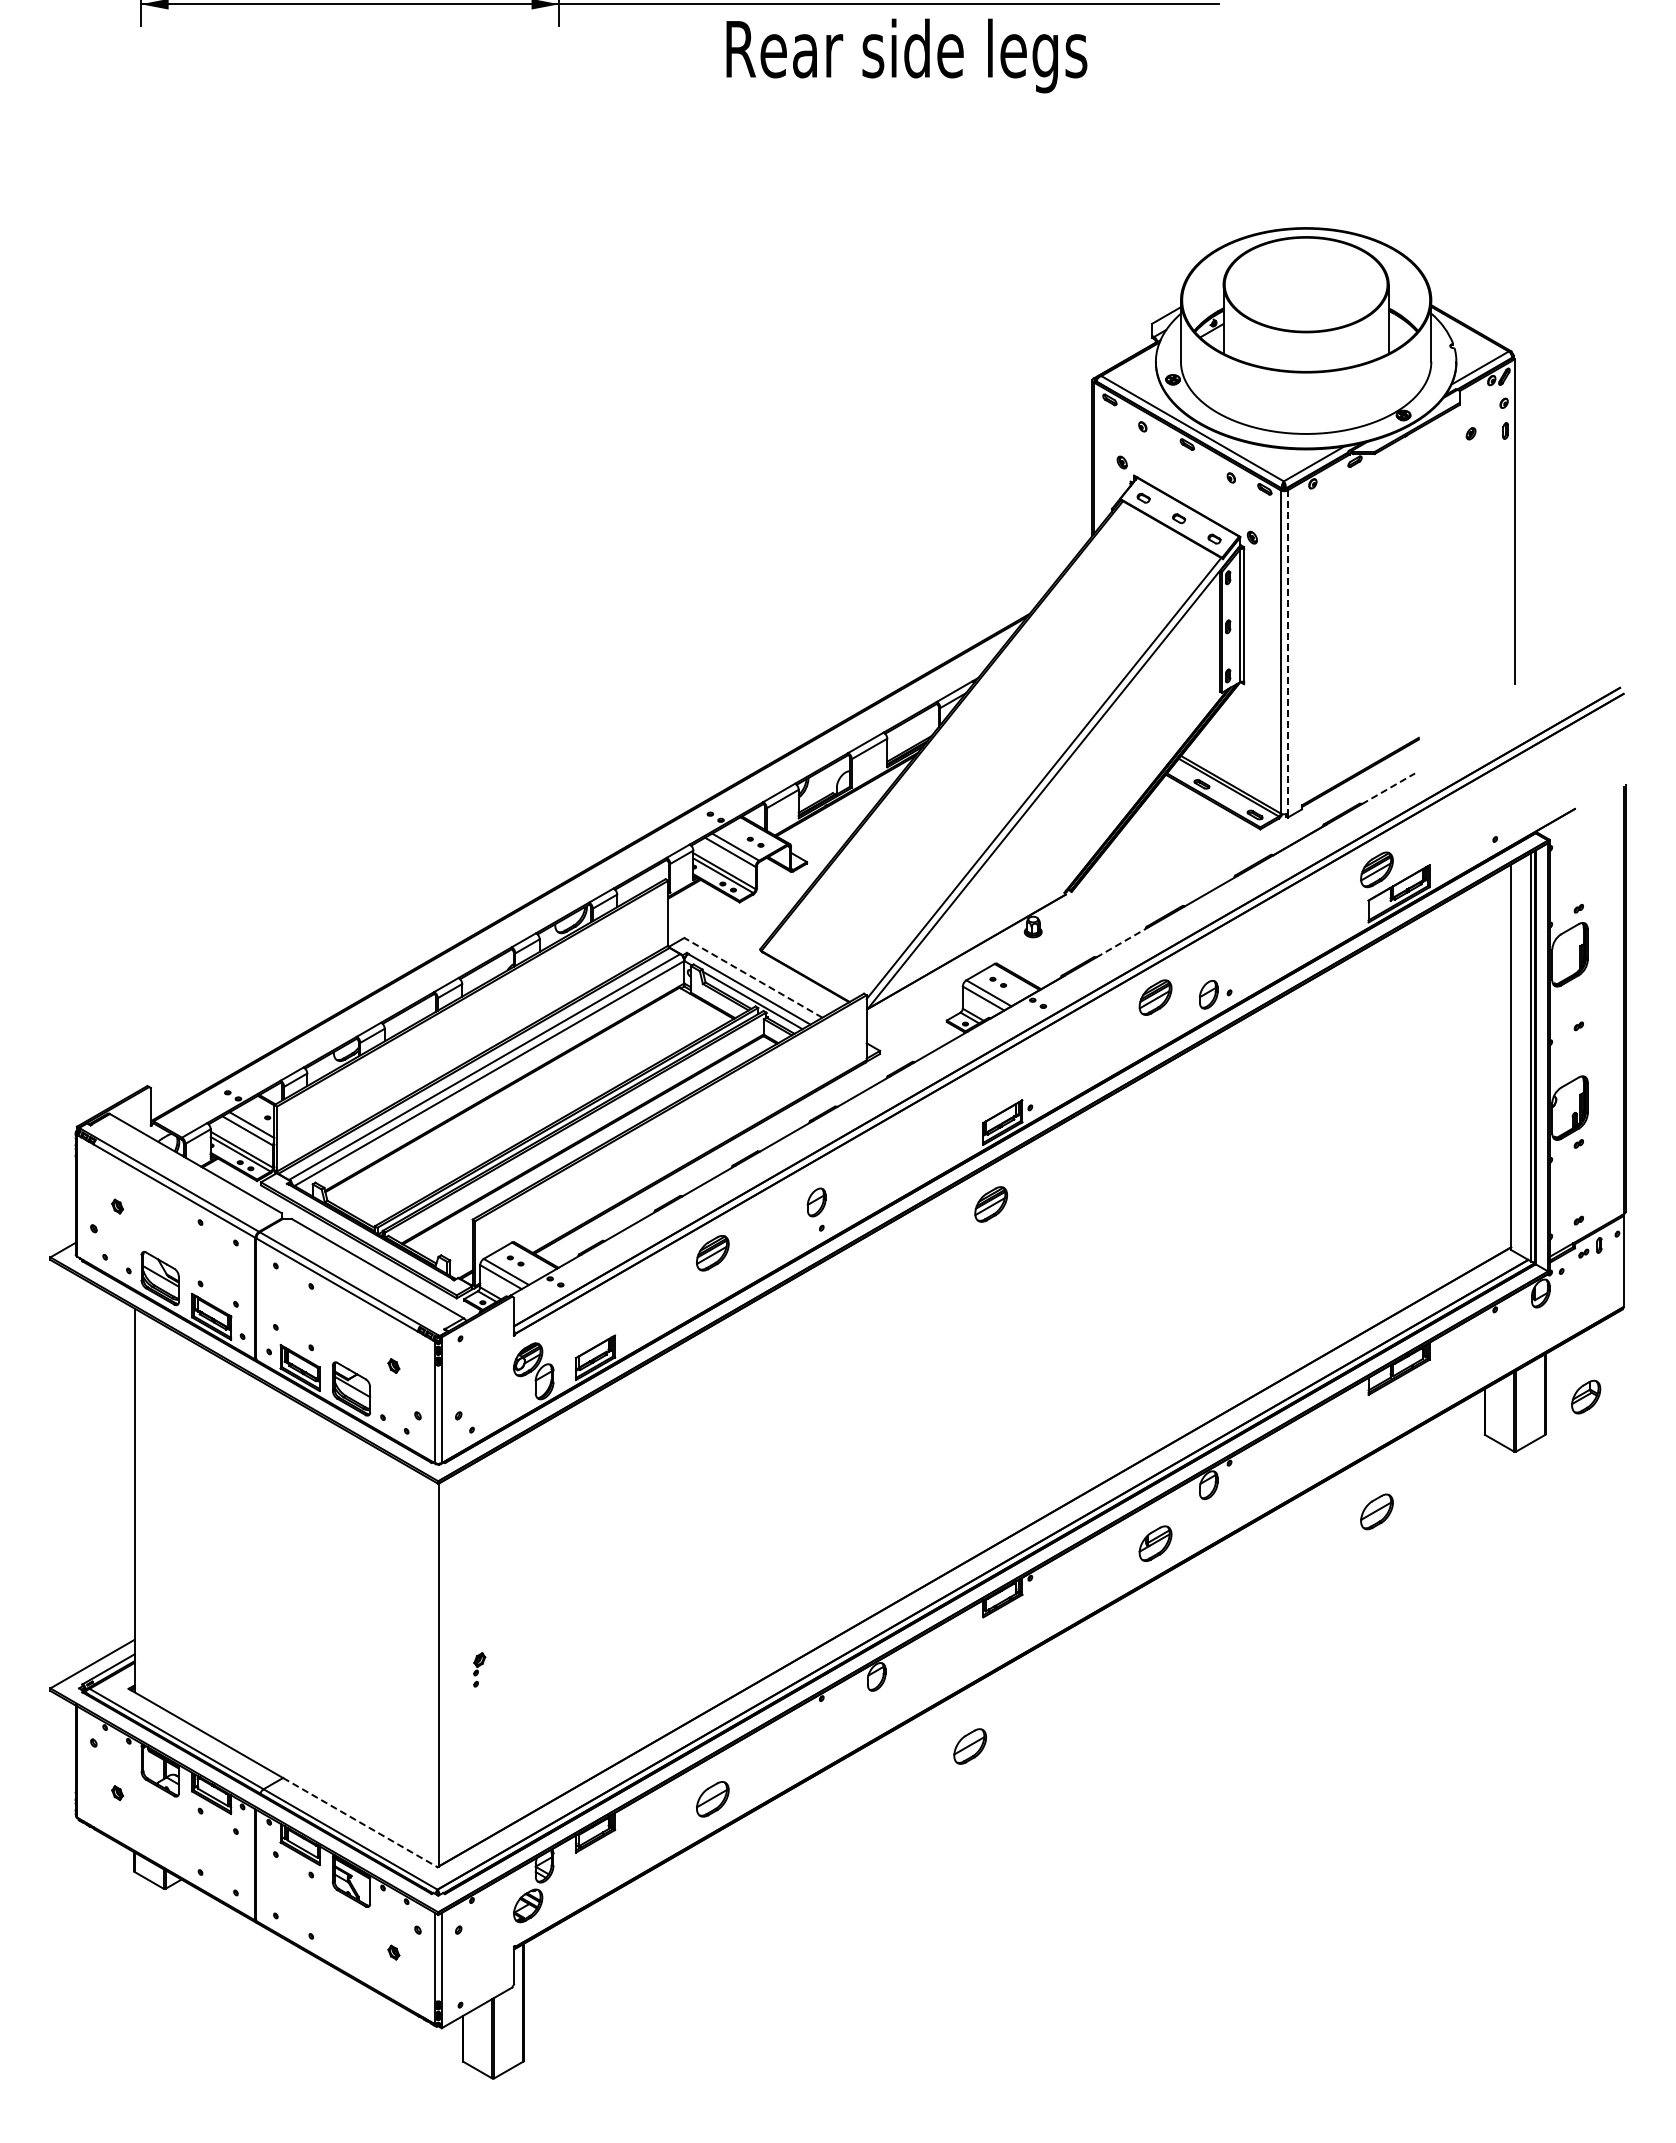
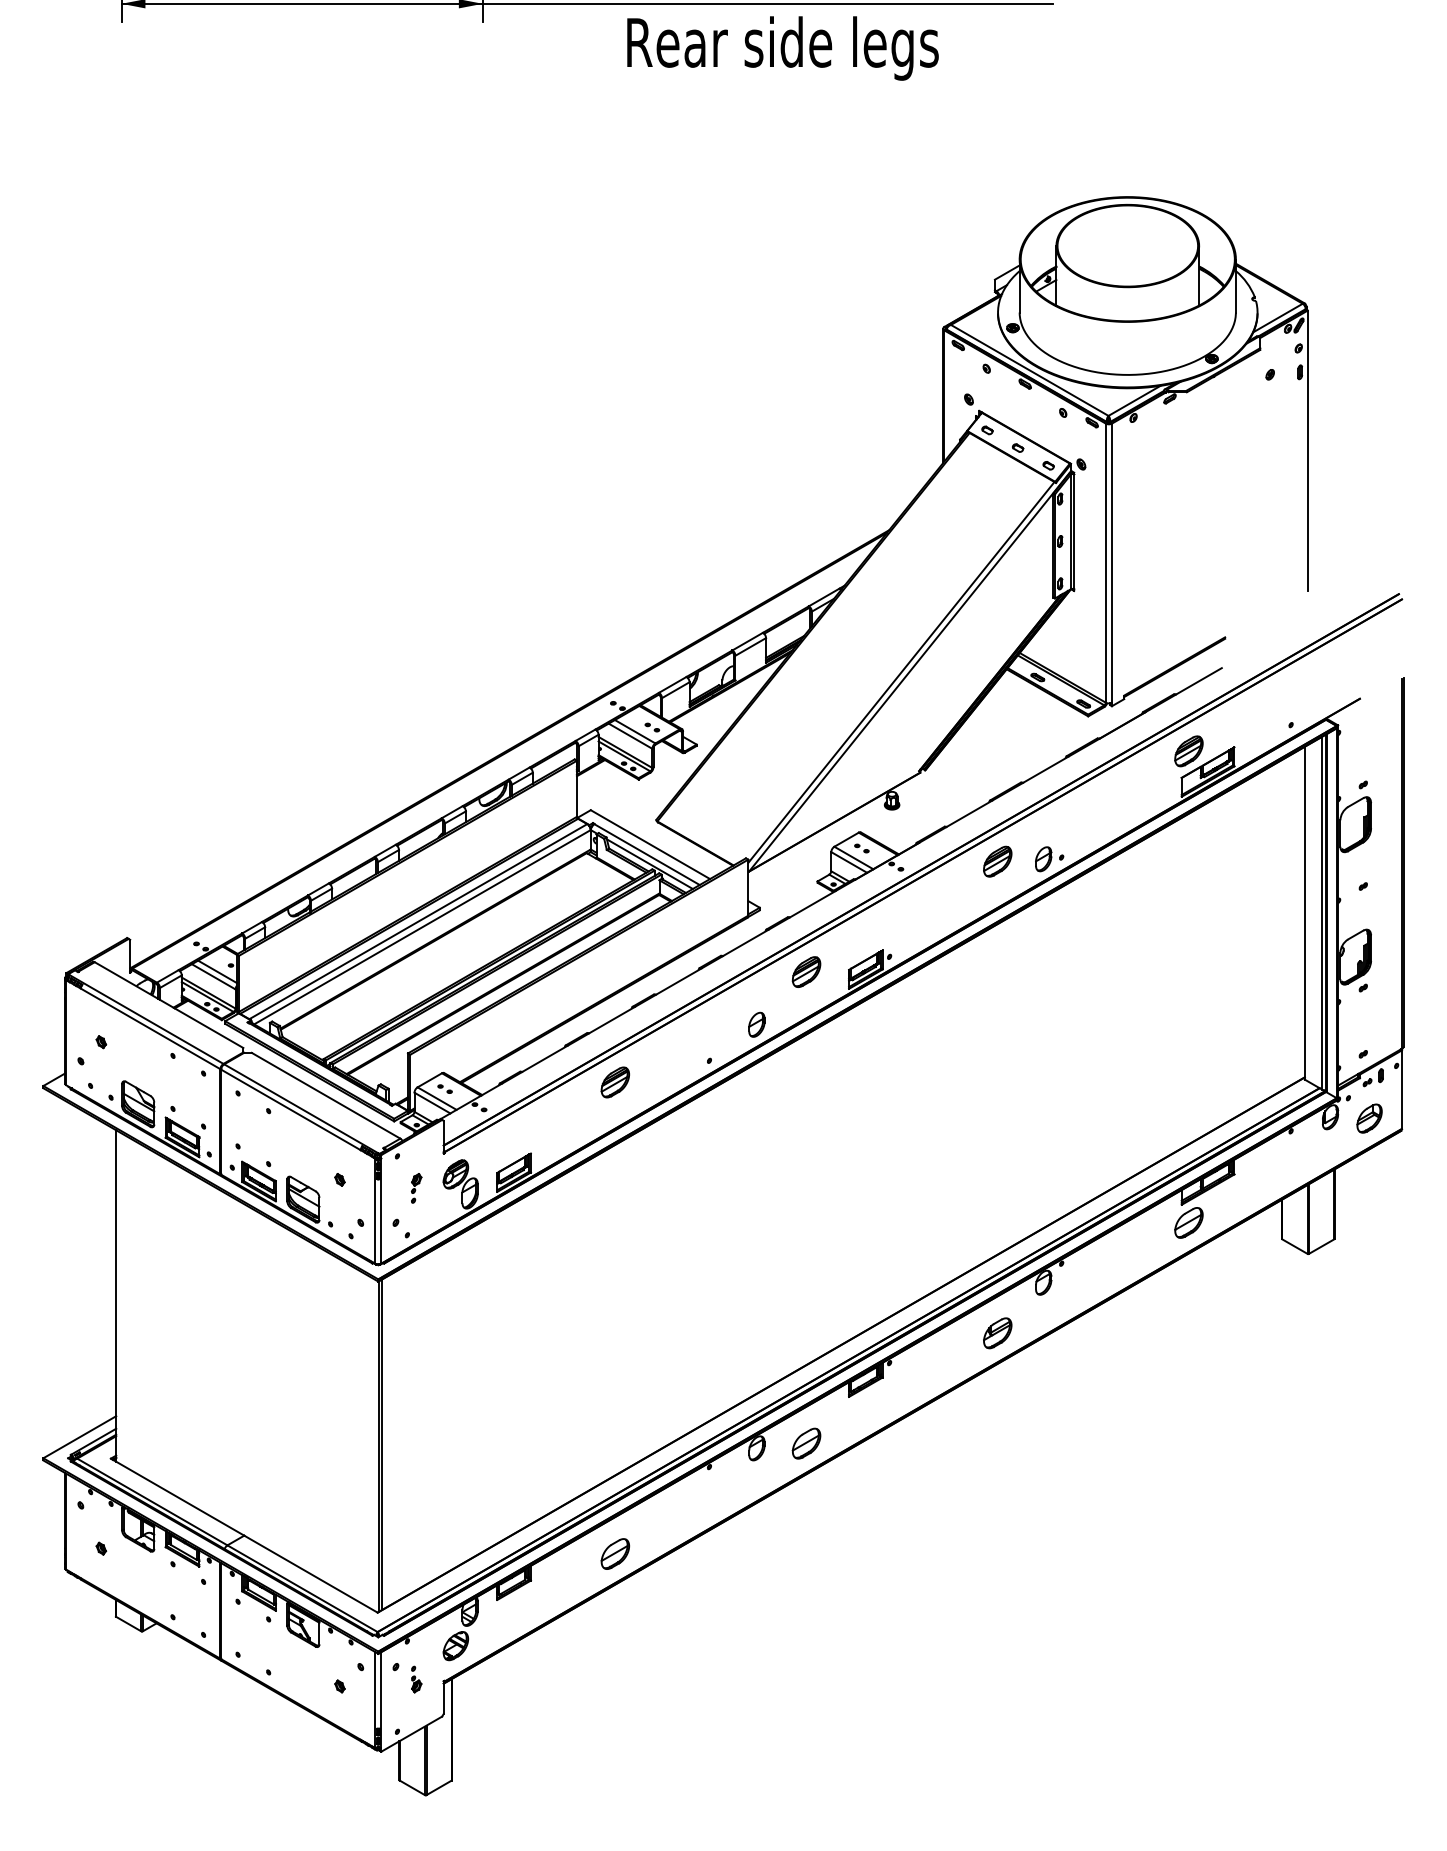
line: (1287, 651) -> (1111, 562), dashed -> solid
line: (1388, 788) -> (1198, 681), dashed -> solid
line: (1122, 942) -> (969, 814), dashed -> solid
line: (753, 977) -> (650, 844), dashed -> solid
part: (816, 1202) -> (756, 1024), moved
part: (990, 1204) -> (805, 972), moved
part: (1586, 1396) -> (1369, 1118), moved
part: (1376, 1511) -> (1188, 1222), moved
part: (479, 1669) -> (416, 1188), moved
line: (443, 1672) -> (382, 1444), added
part: (969, 1746) -> (805, 1443), moved
line: (360, 1822) -> (311, 1574), dashed -> solid
part: (482, 1944) -> (416, 1679), added

